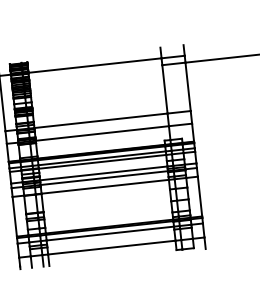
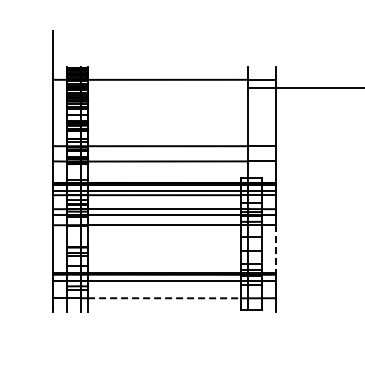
line: (200, 196) -> (276, 249), solid -> dashed
line: (111, 247) -> (164, 298), solid -> dashed

